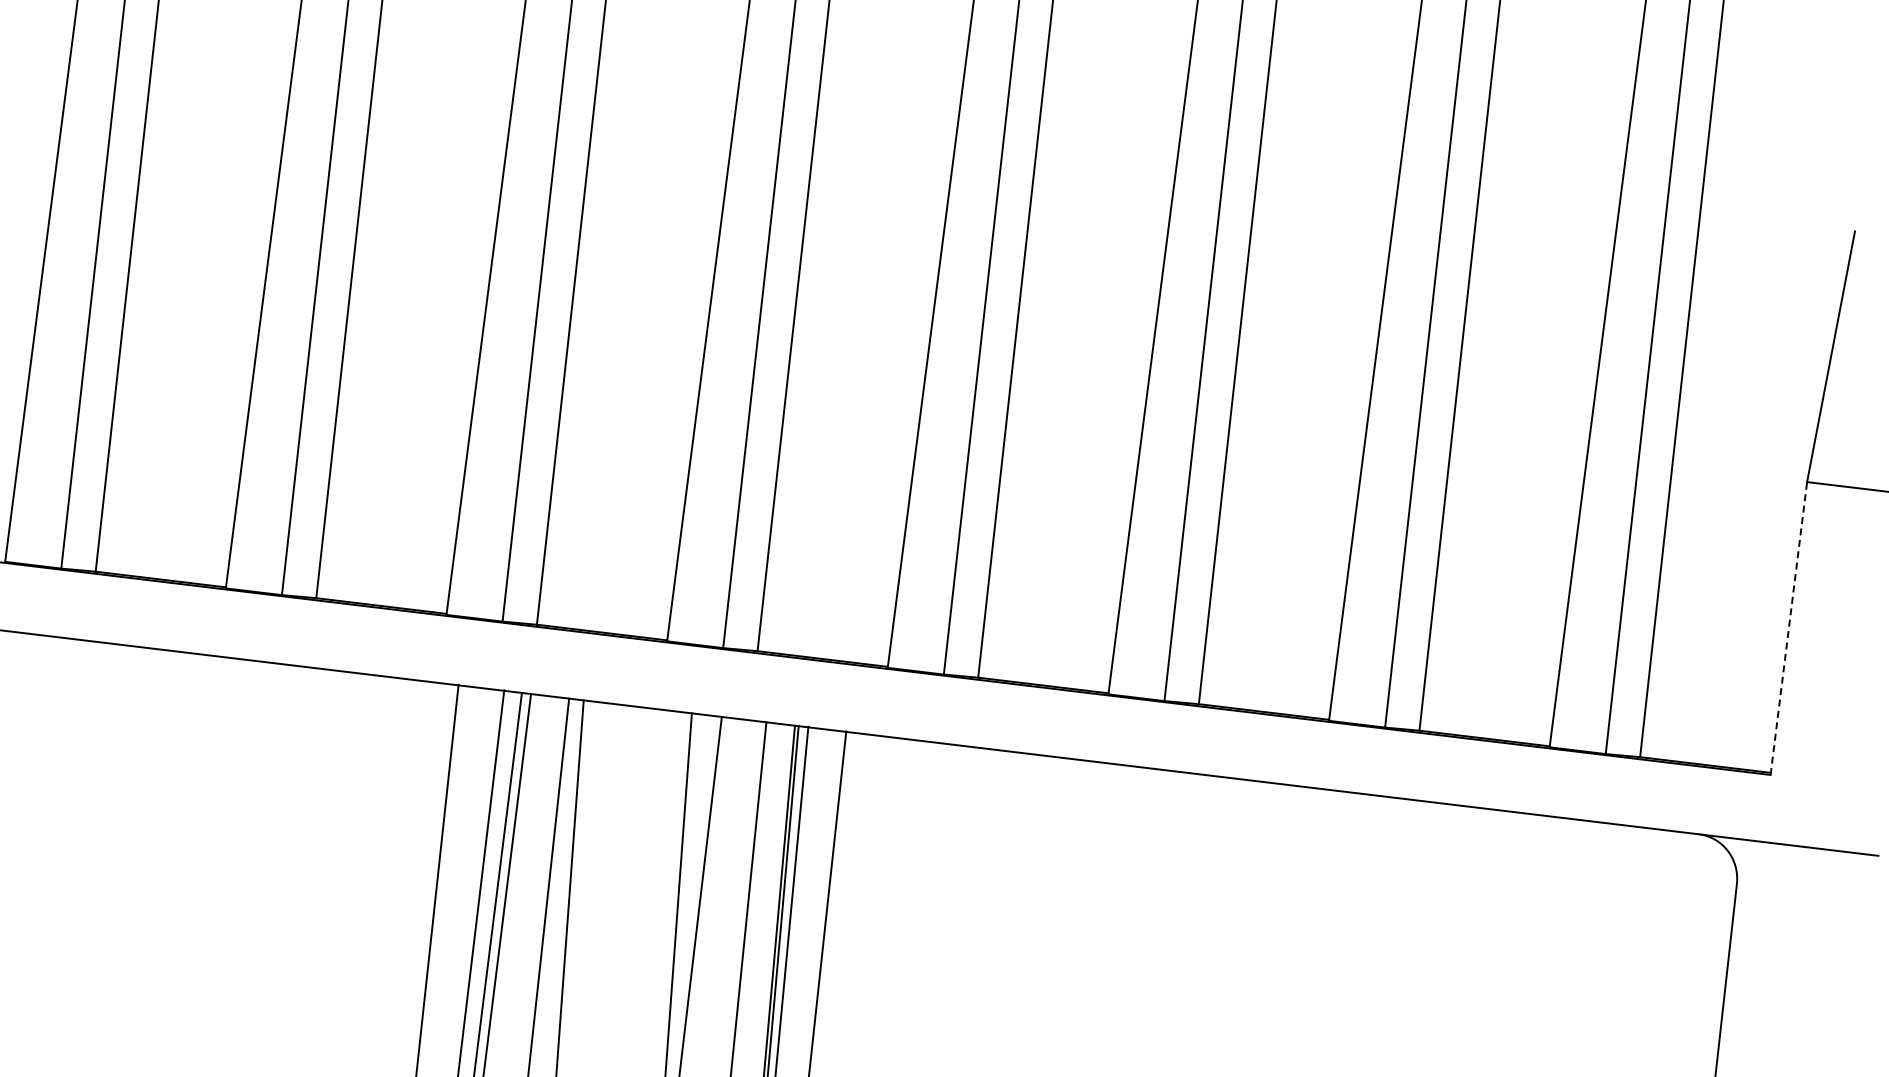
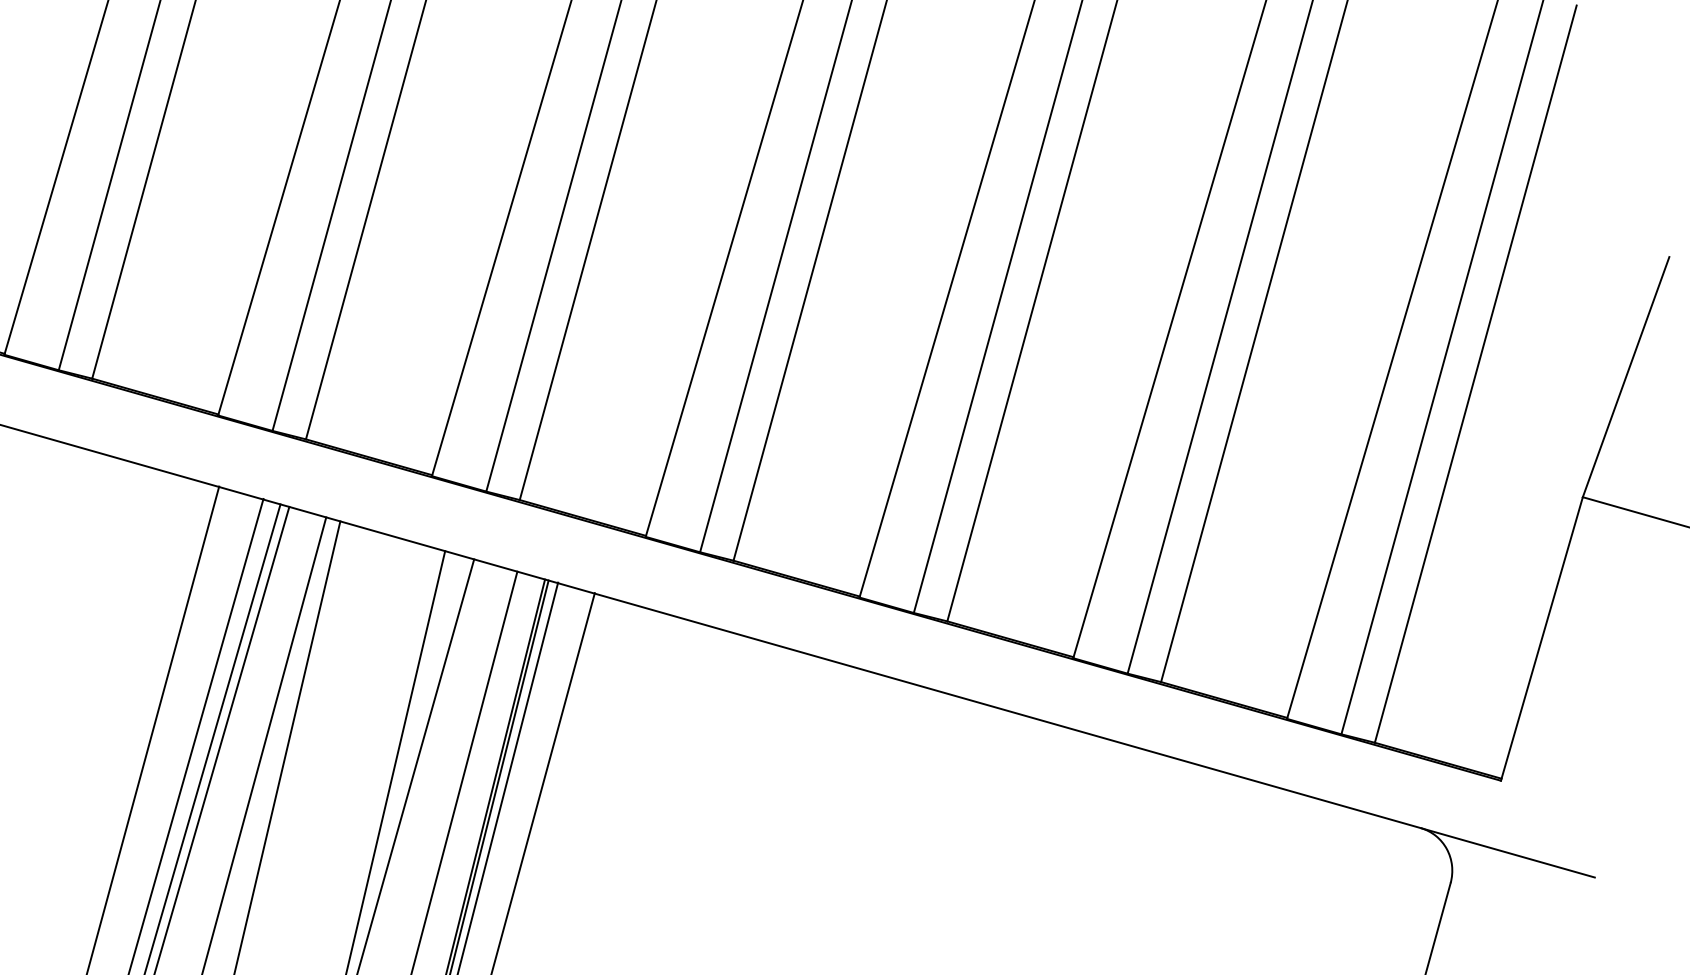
line: (1788, 628) -> (1541, 638), dashed -> solid

